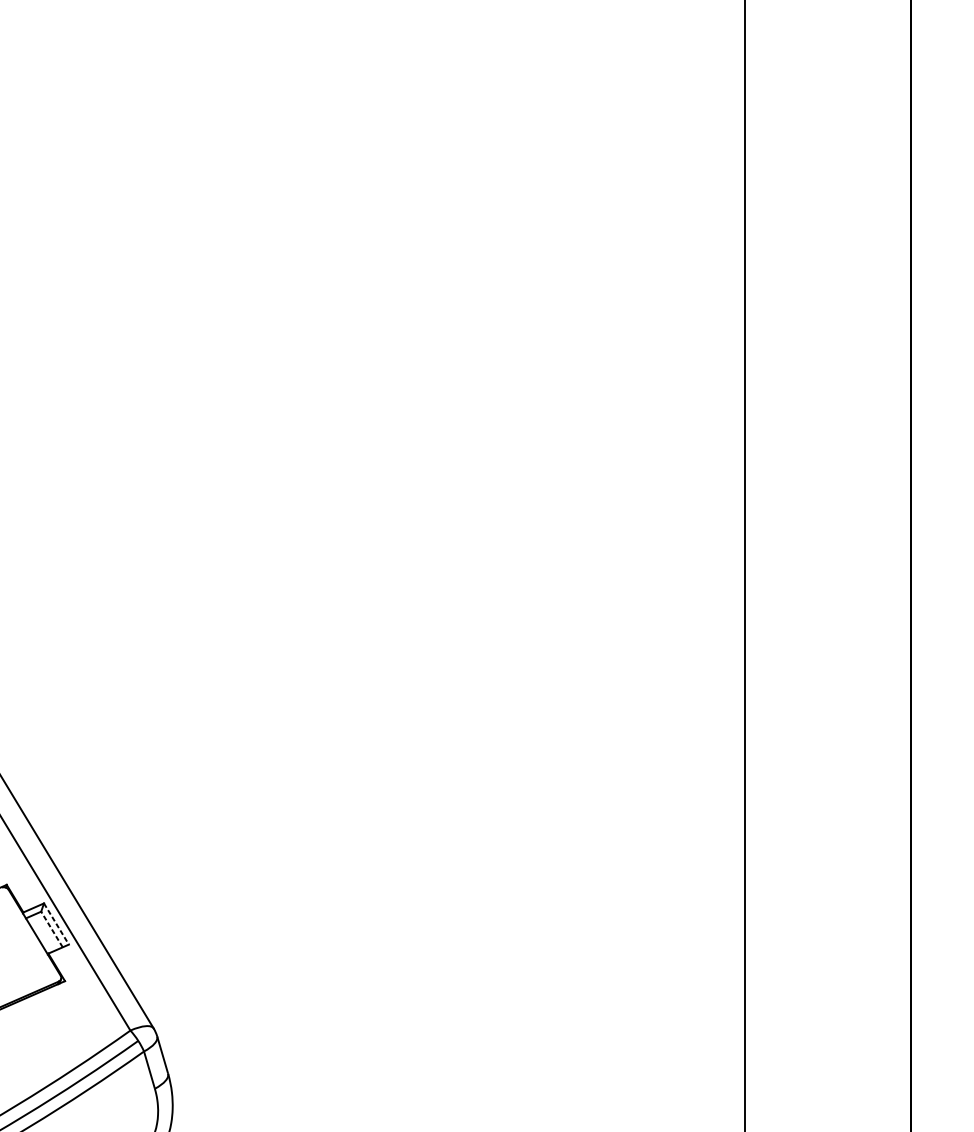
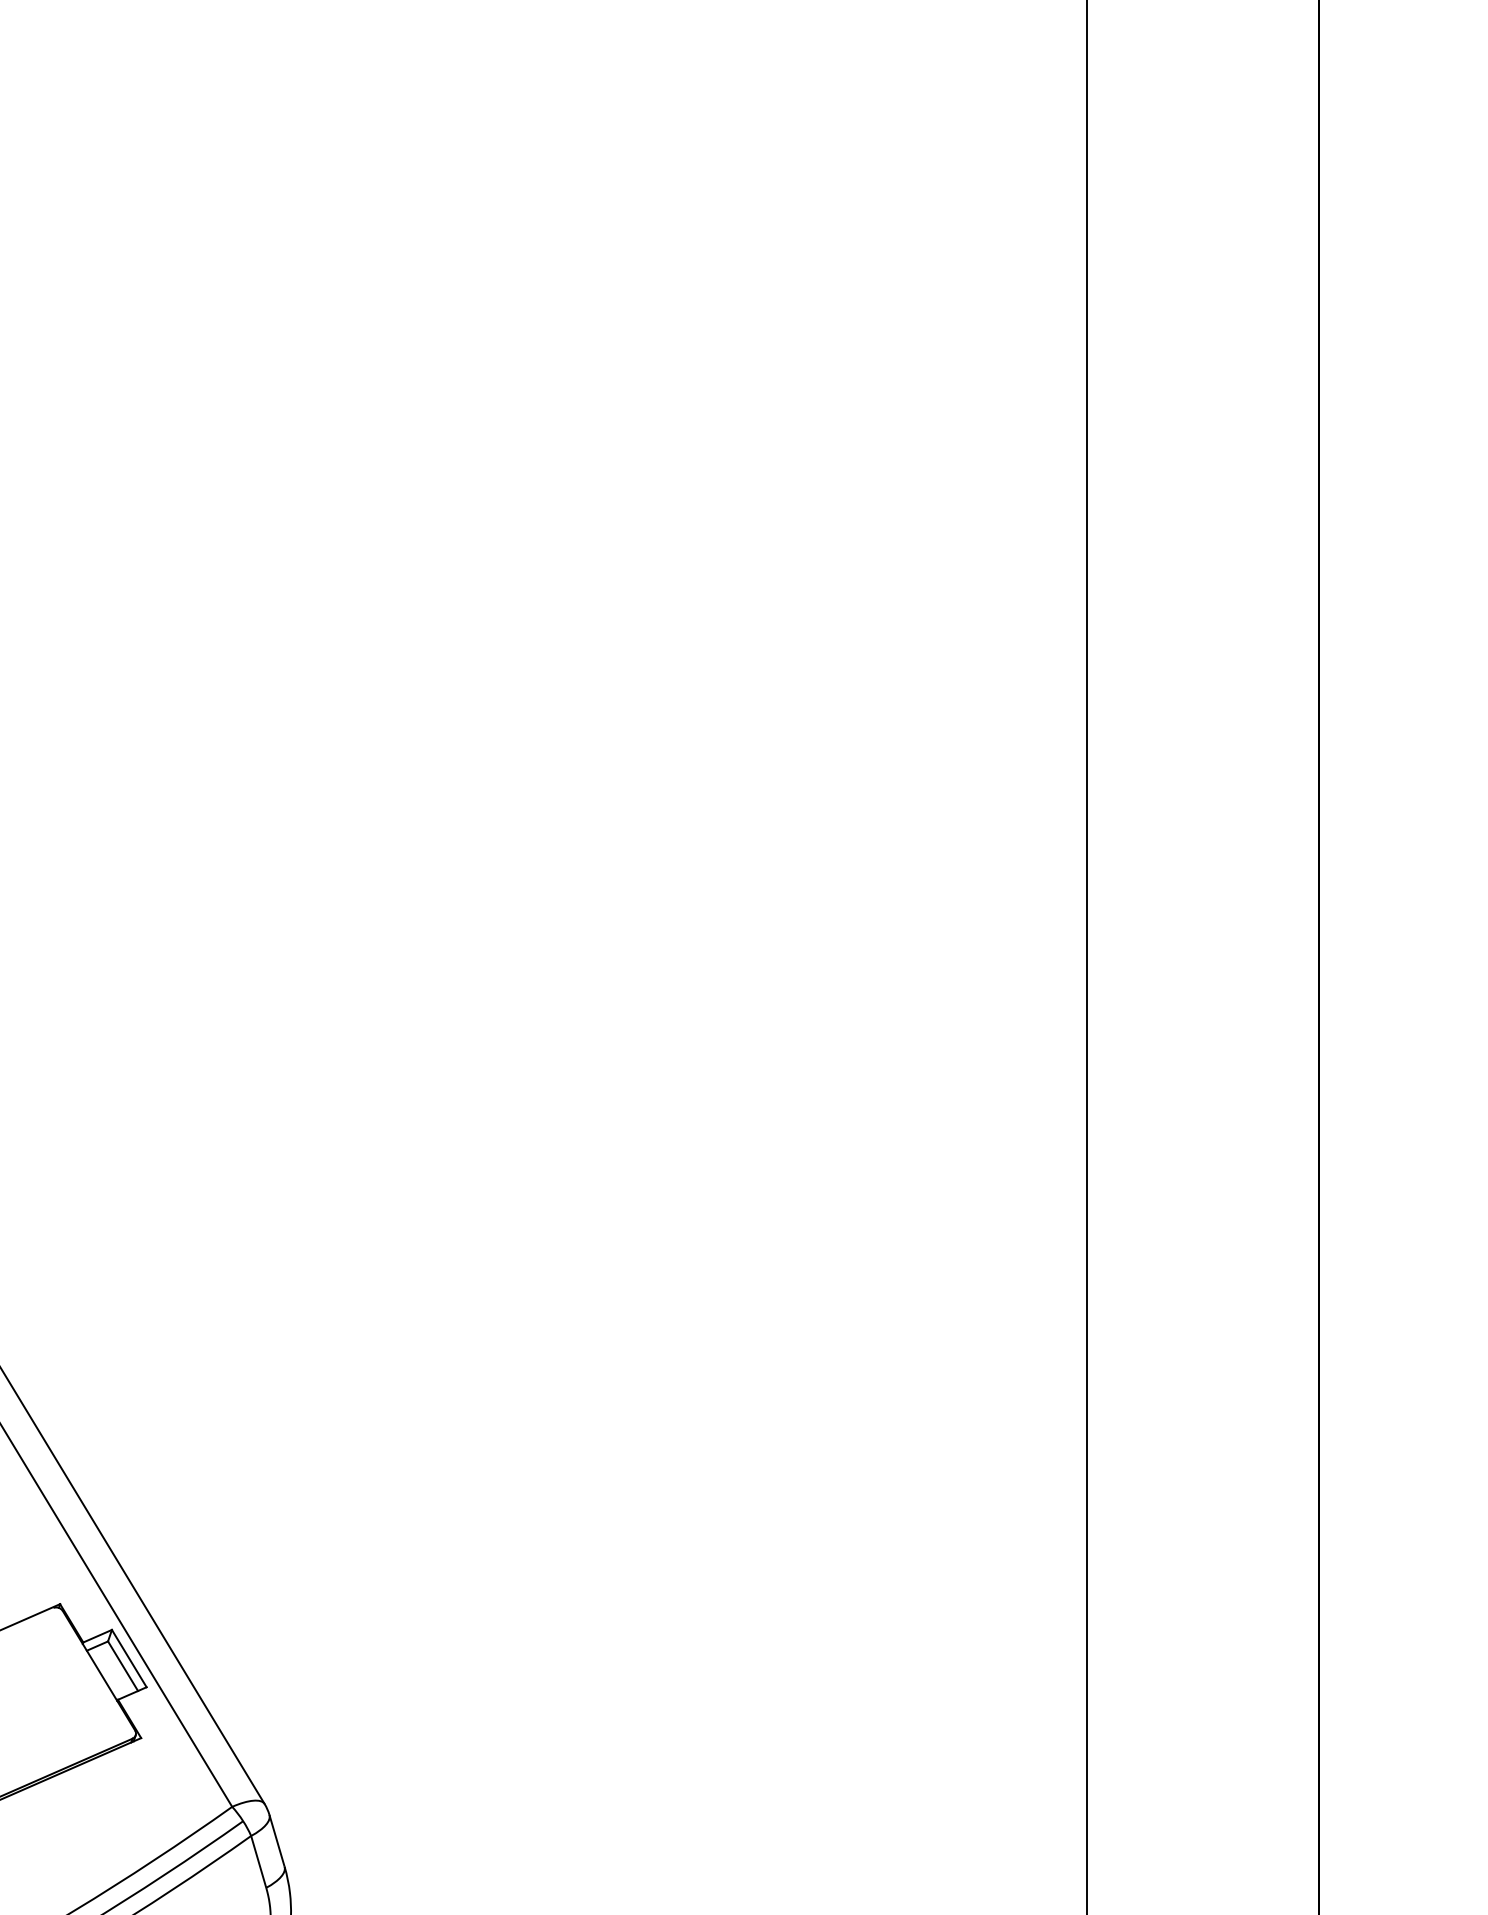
line: (56, 924) -> (129, 1659), dashed -> solid
line: (52, 929) -> (123, 1666), dashed -> solid

